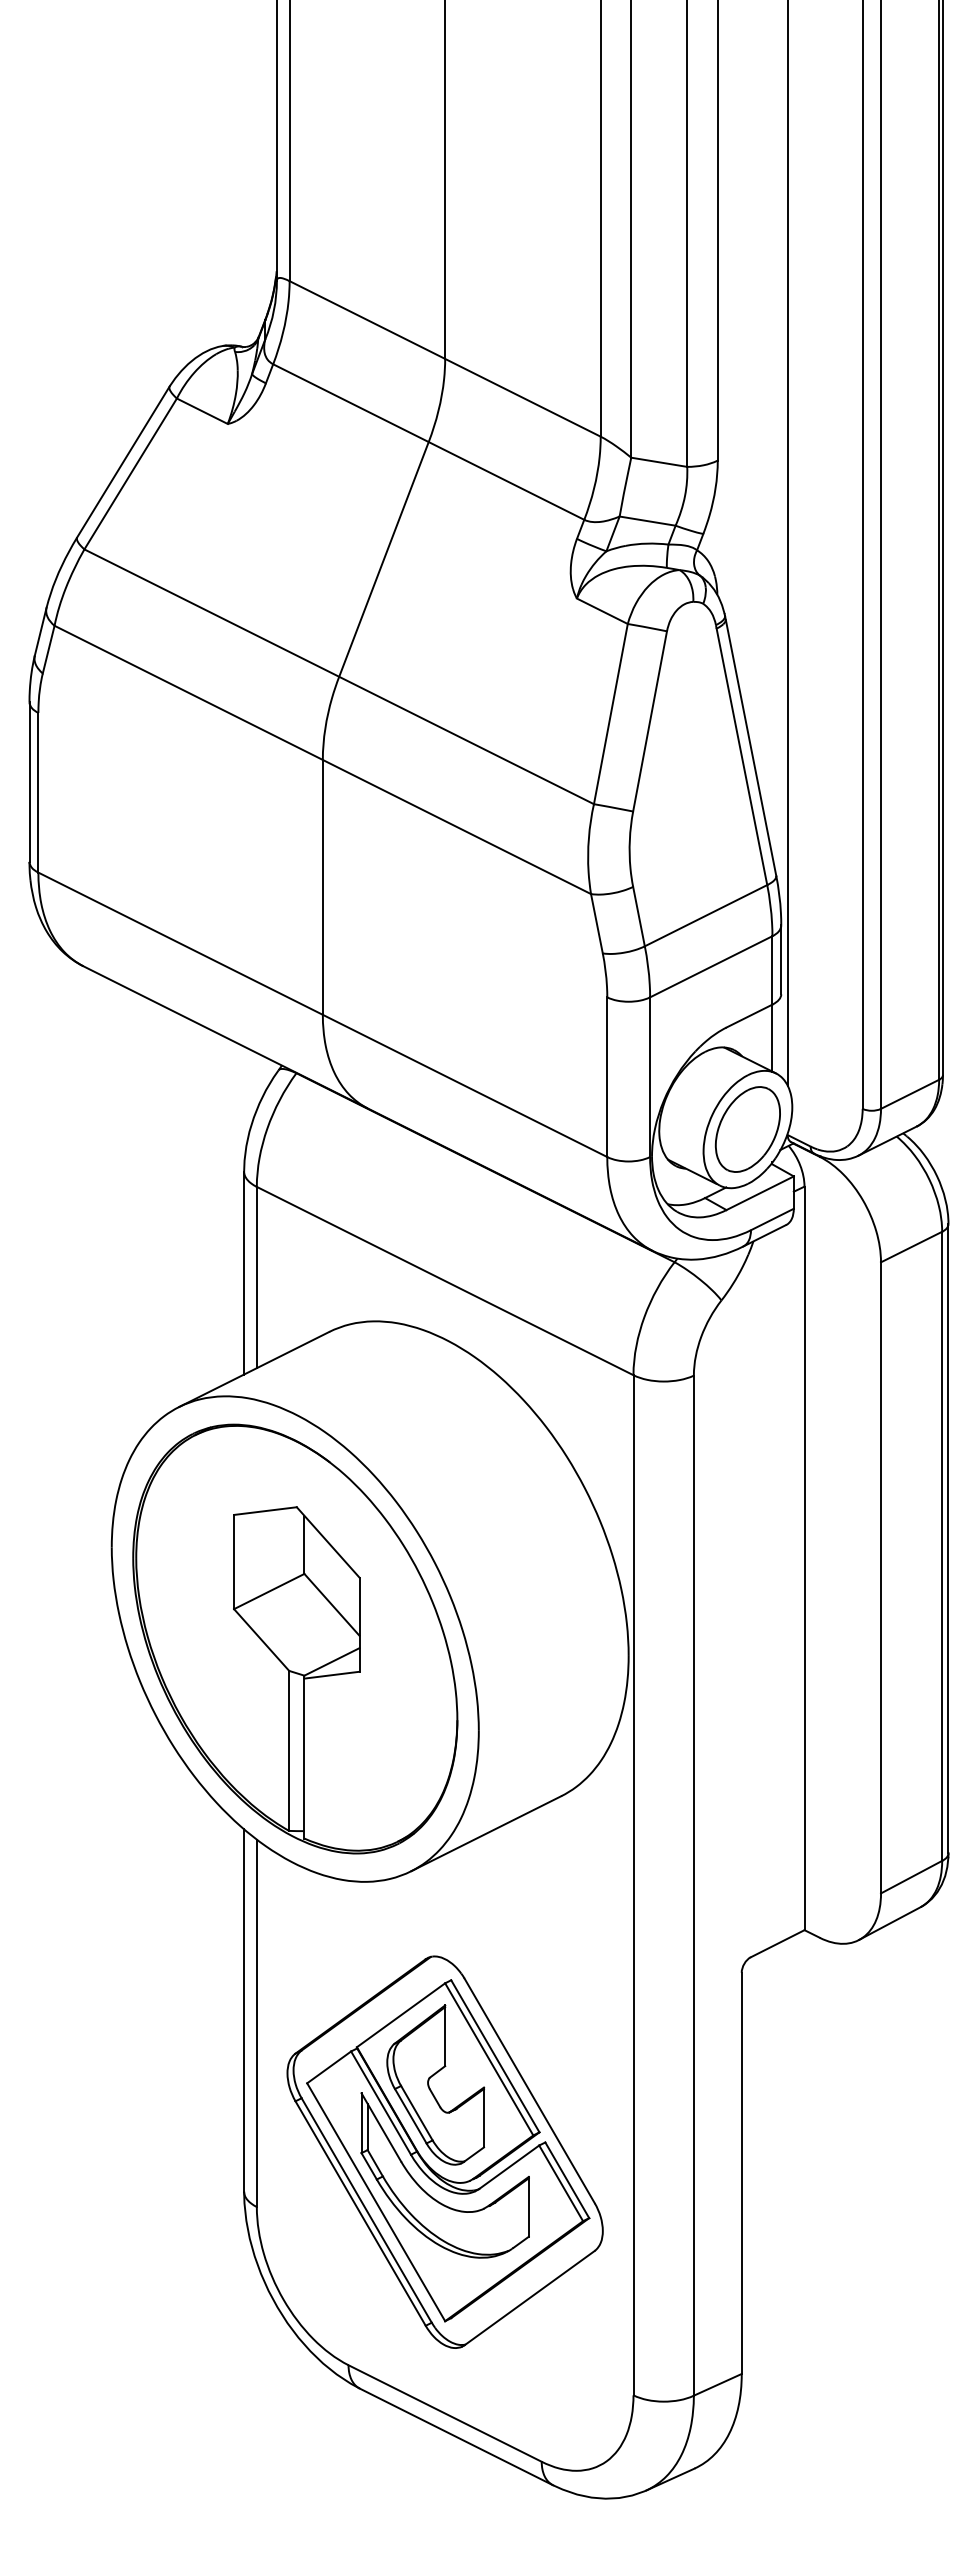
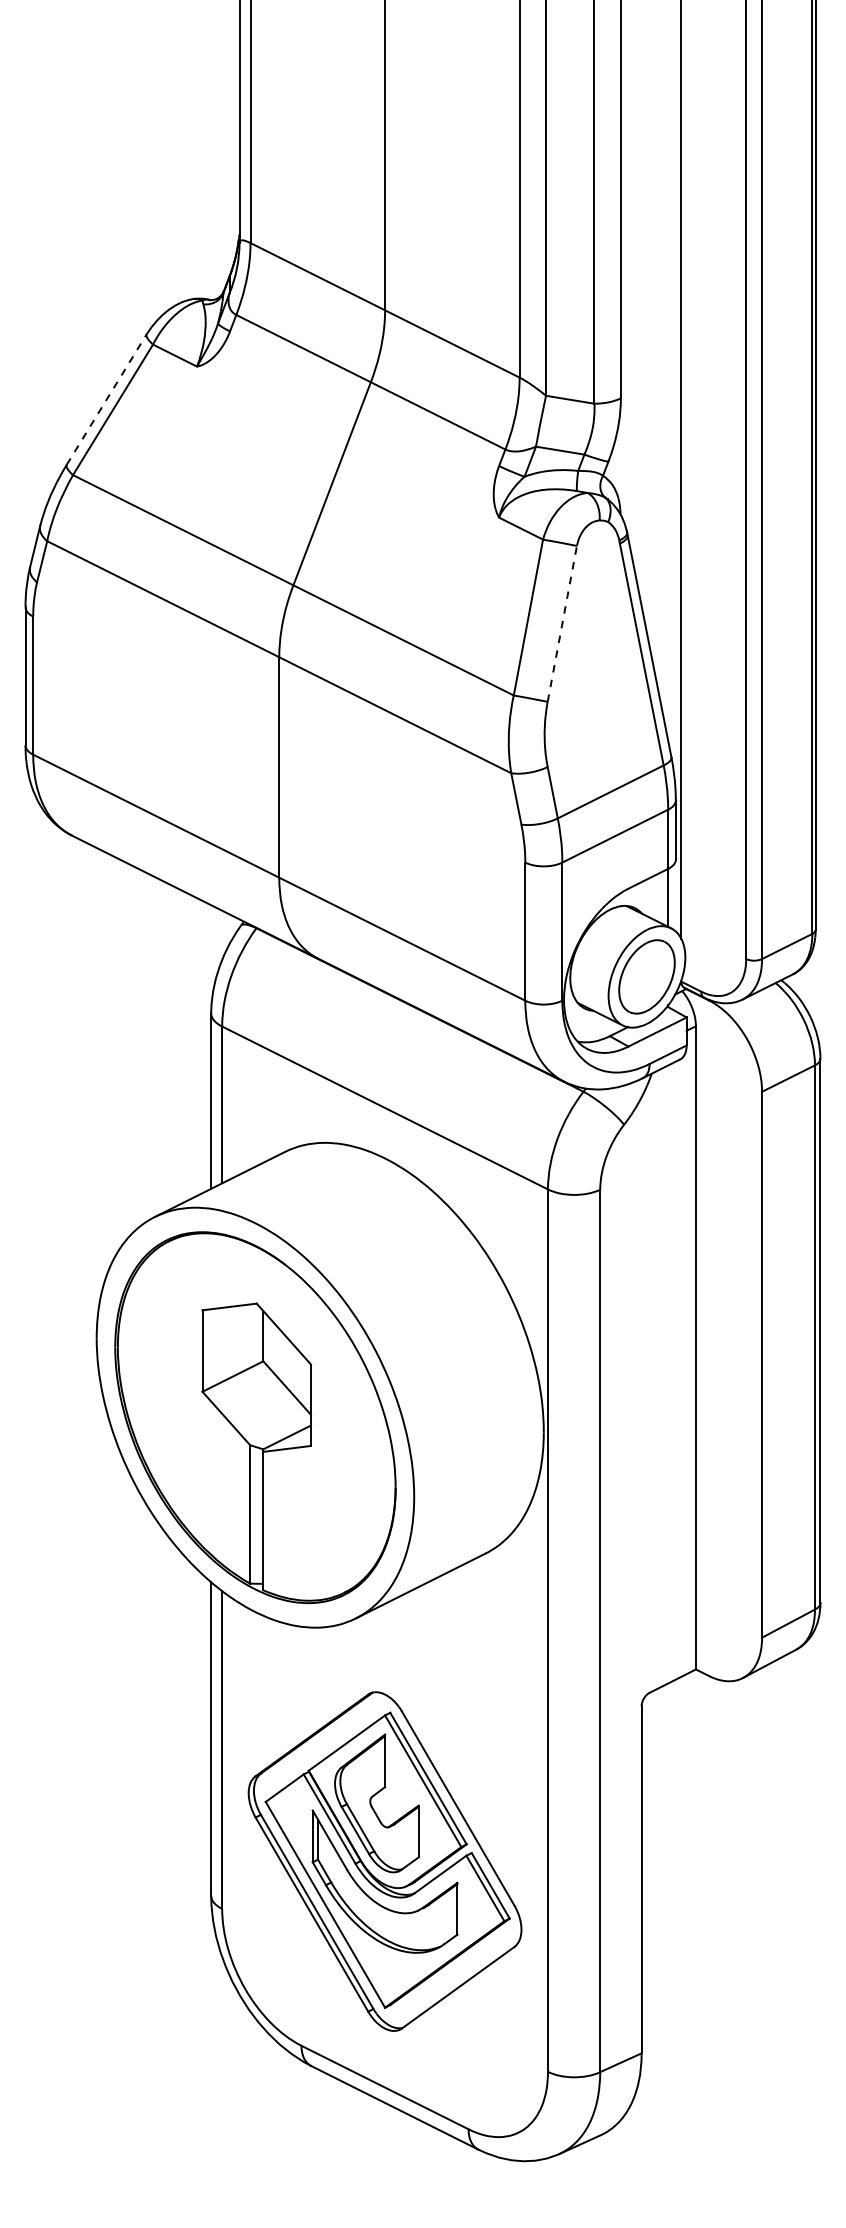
line: (123, 462) -> (106, 399), solid -> dashed
line: (650, 721) -> (562, 623), solid -> dashed

